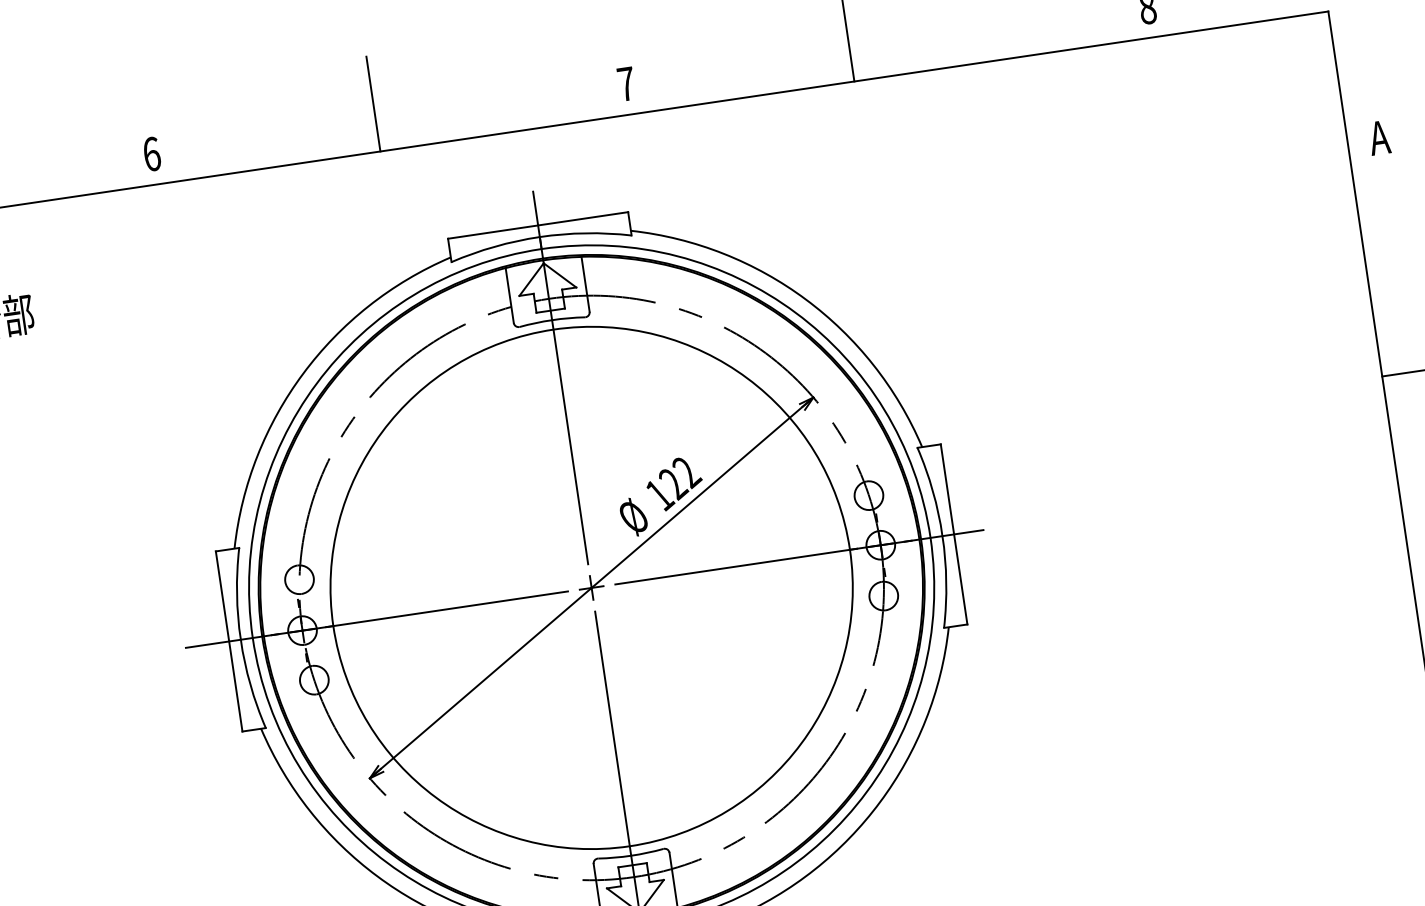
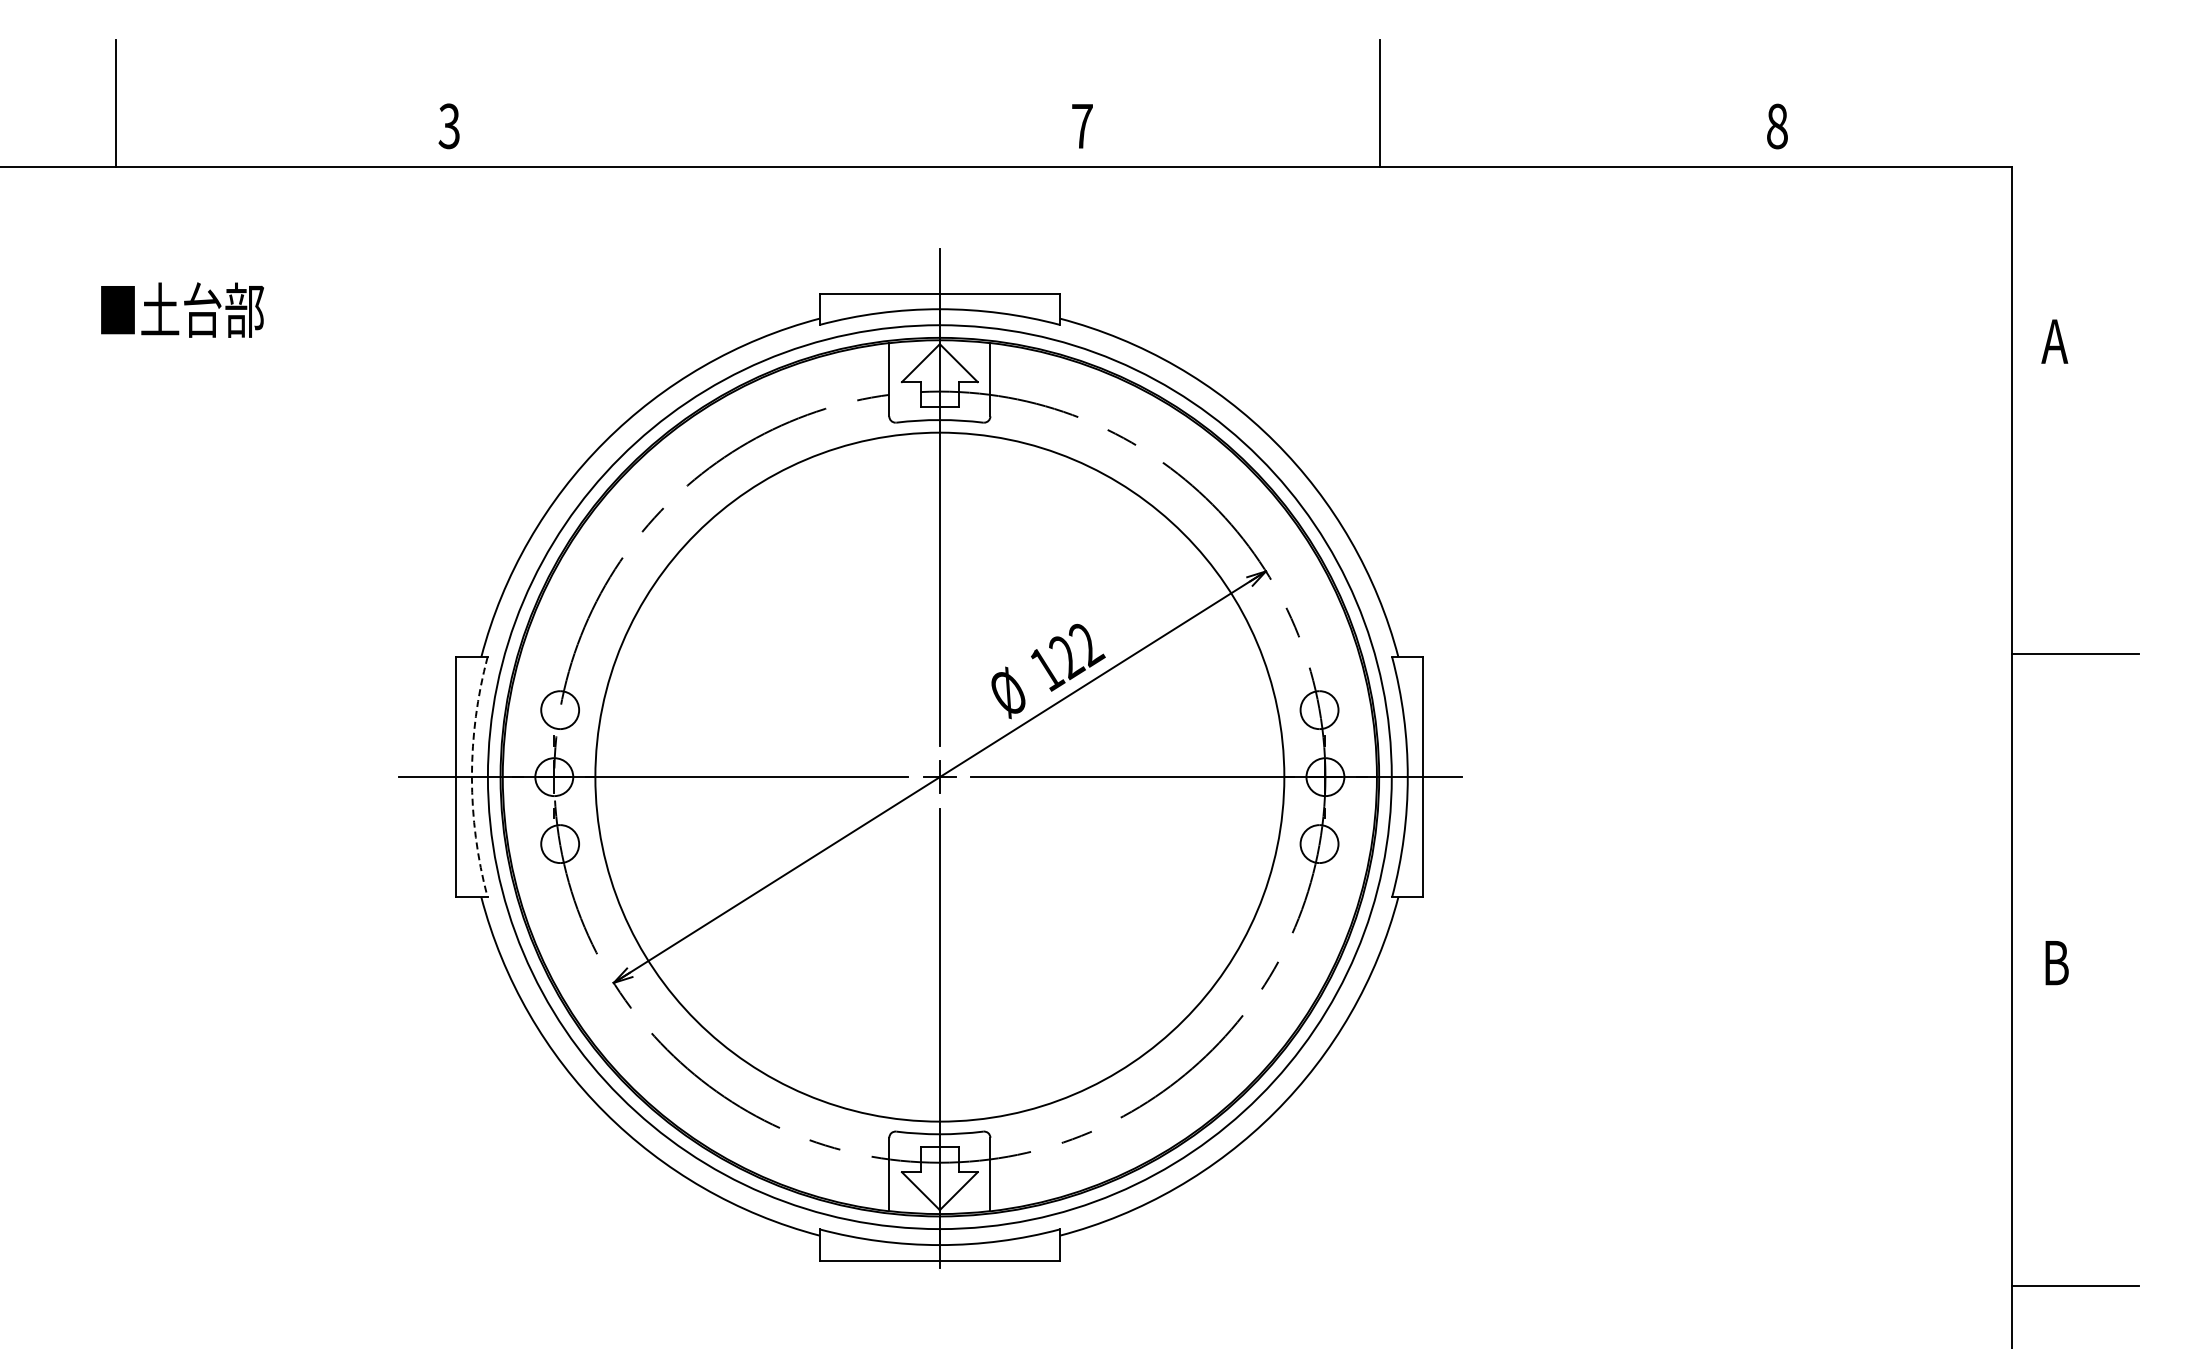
line: (373, 103) -> (748, 103), removed
text: (151, 154) -> (449, 126), 6 -> 3
arc: (240, 640) -> (471, 777), solid -> dashed

